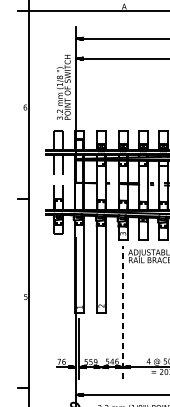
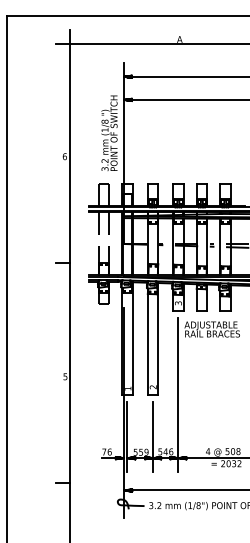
line: (123, 312) -> (178, 394), dashed -> solid
line: (101, 349) -> (153, 437), added

